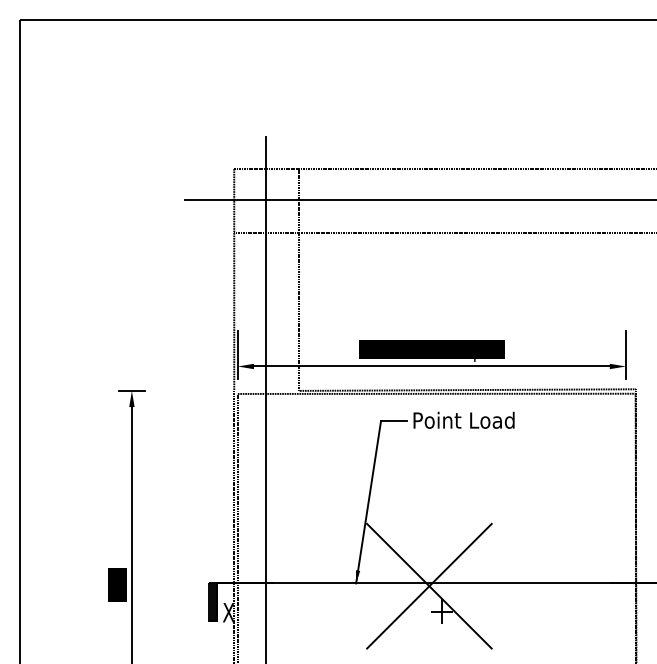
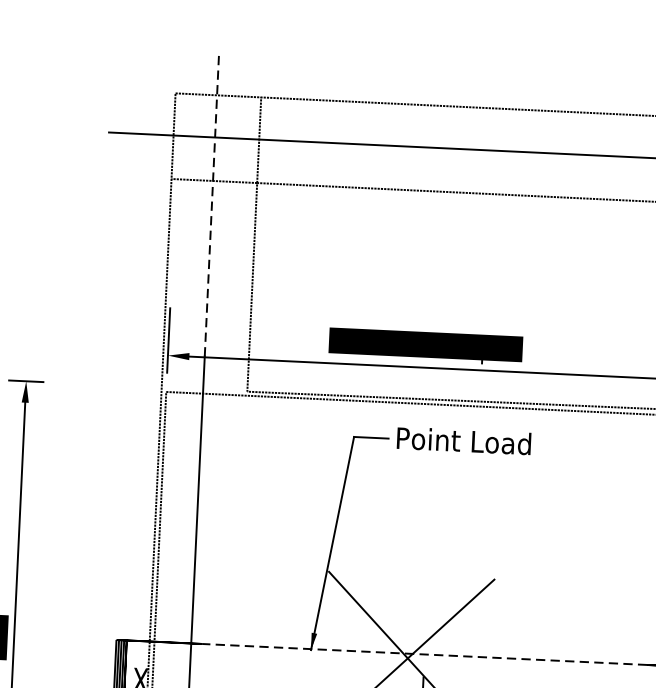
line: (265, 250) -> (211, 203), solid -> dashed
line: (441, 582) -> (424, 654), solid -> dashed

